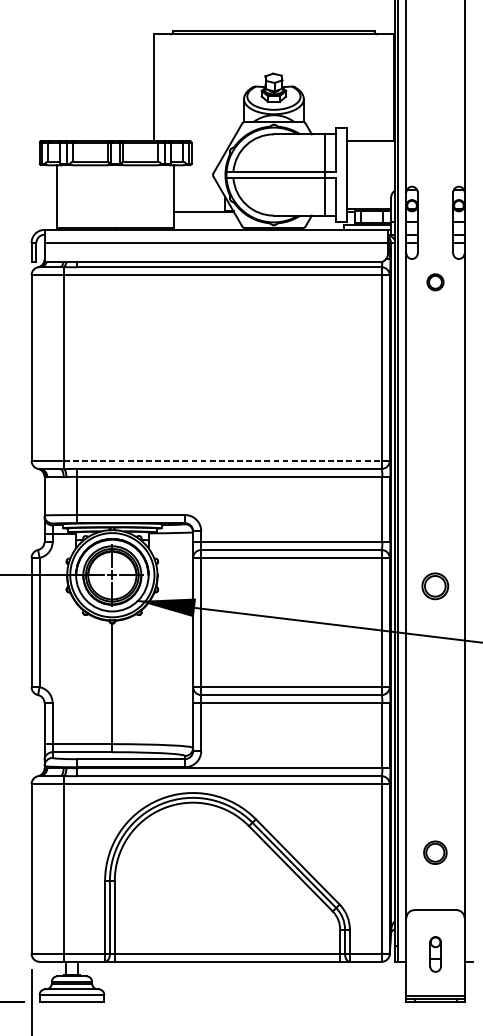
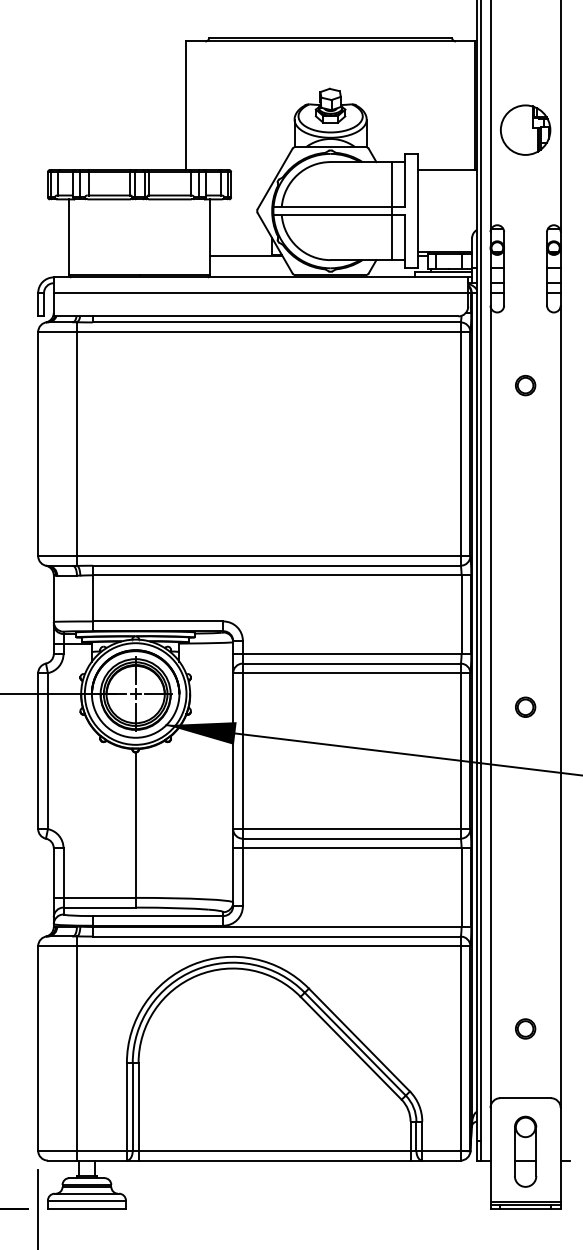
part: (435, 107) -> (525, 129), added
part: (435, 282) -> (525, 385), moved
line: (222, 461) -> (268, 556), dashed -> solid
part: (435, 585) -> (525, 706), size x0.62
part: (435, 852) -> (525, 1028), size x0.71
part: (435, 954) -> (525, 1151), size x1.67

